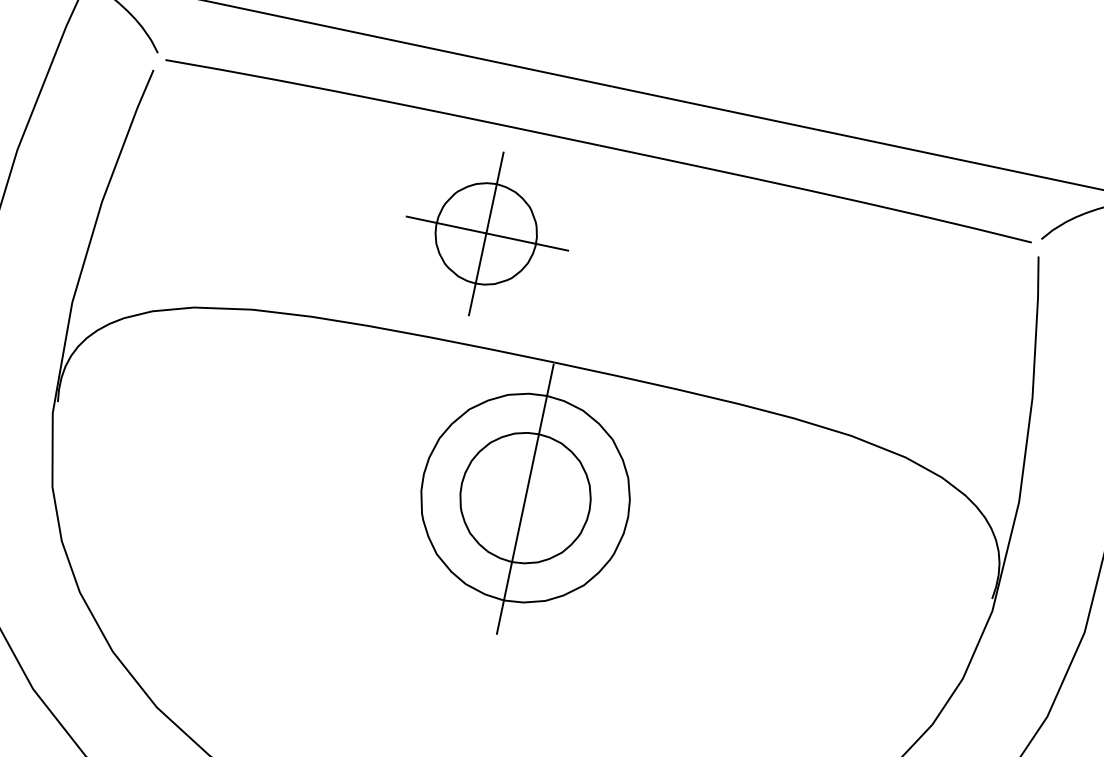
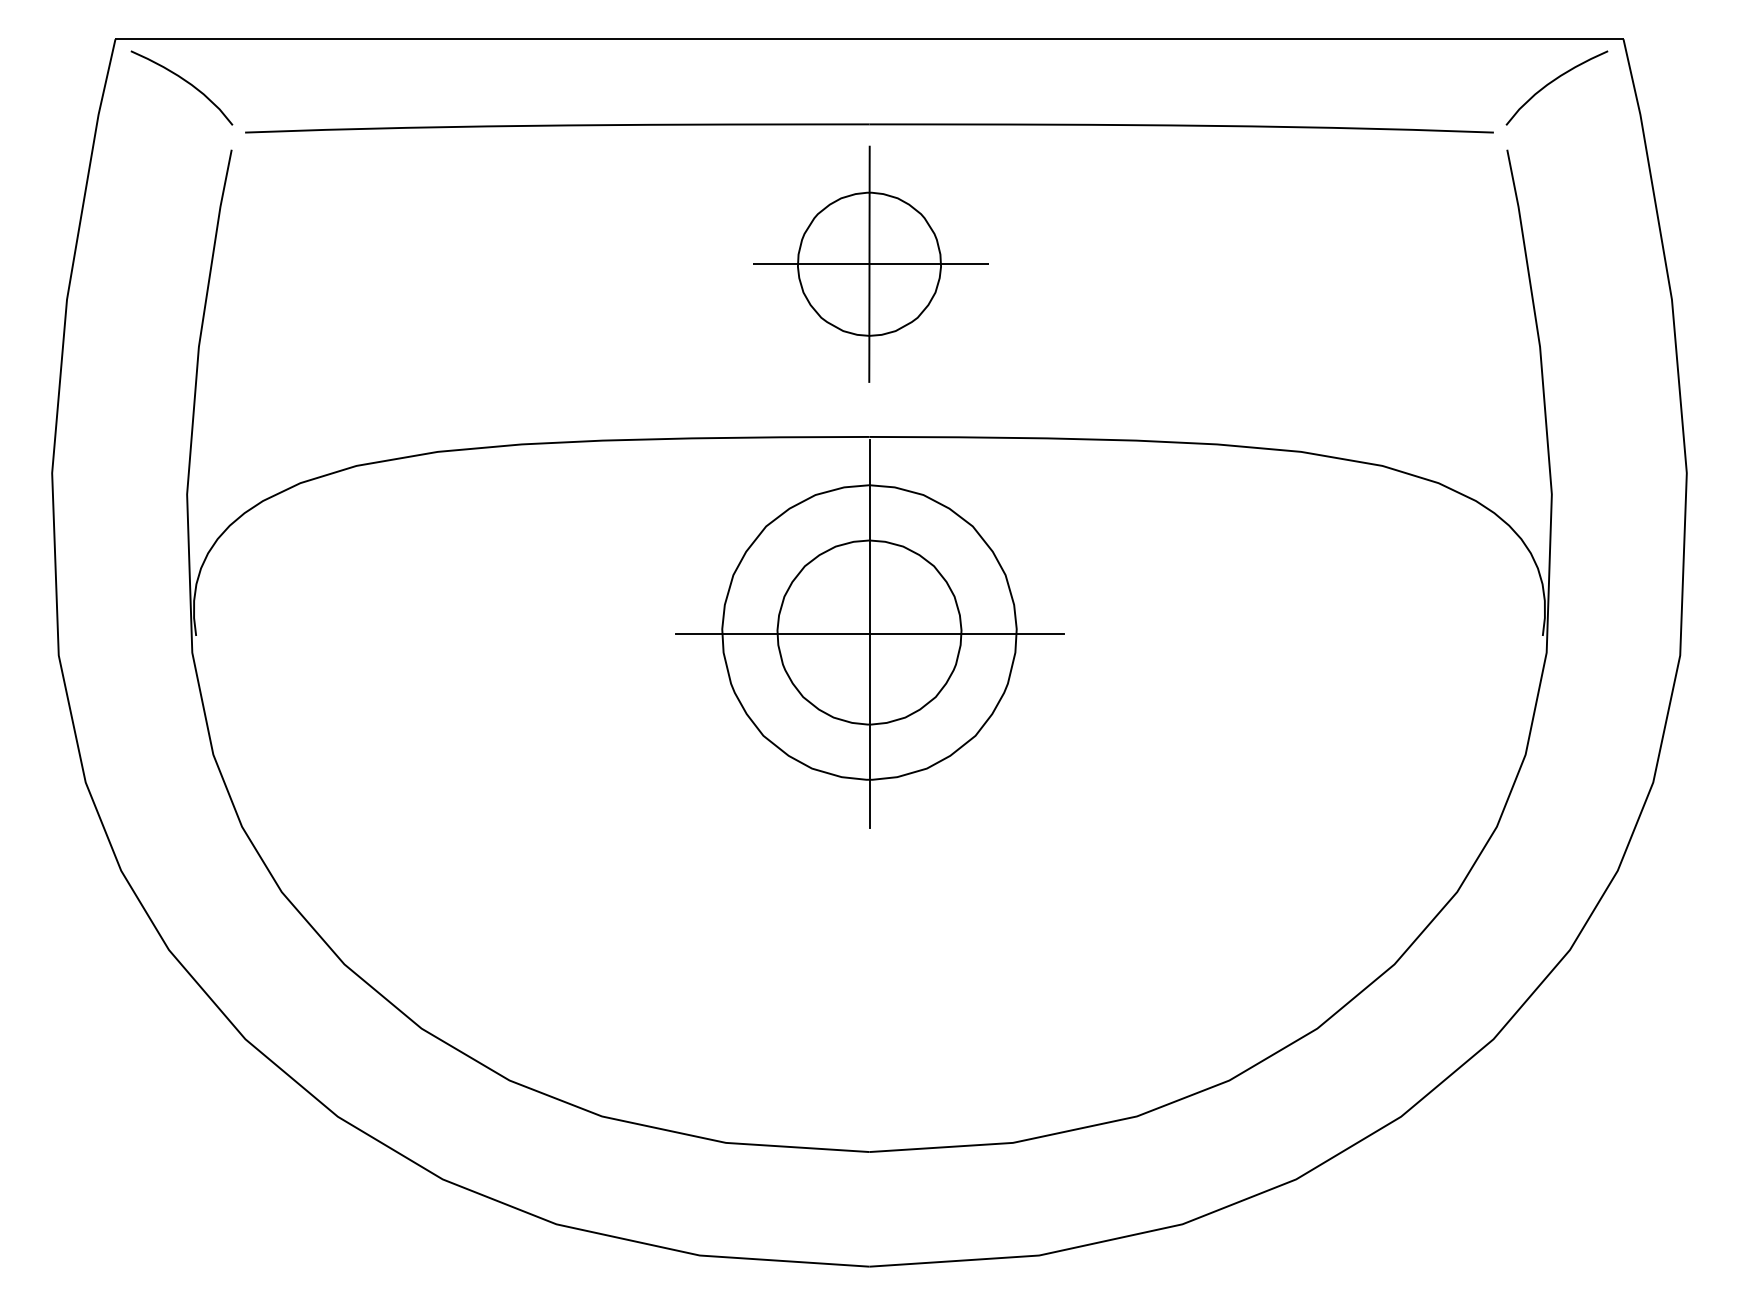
part: (487, 233) -> (870, 263), moved
line: (525, 499) -> (870, 634), added

